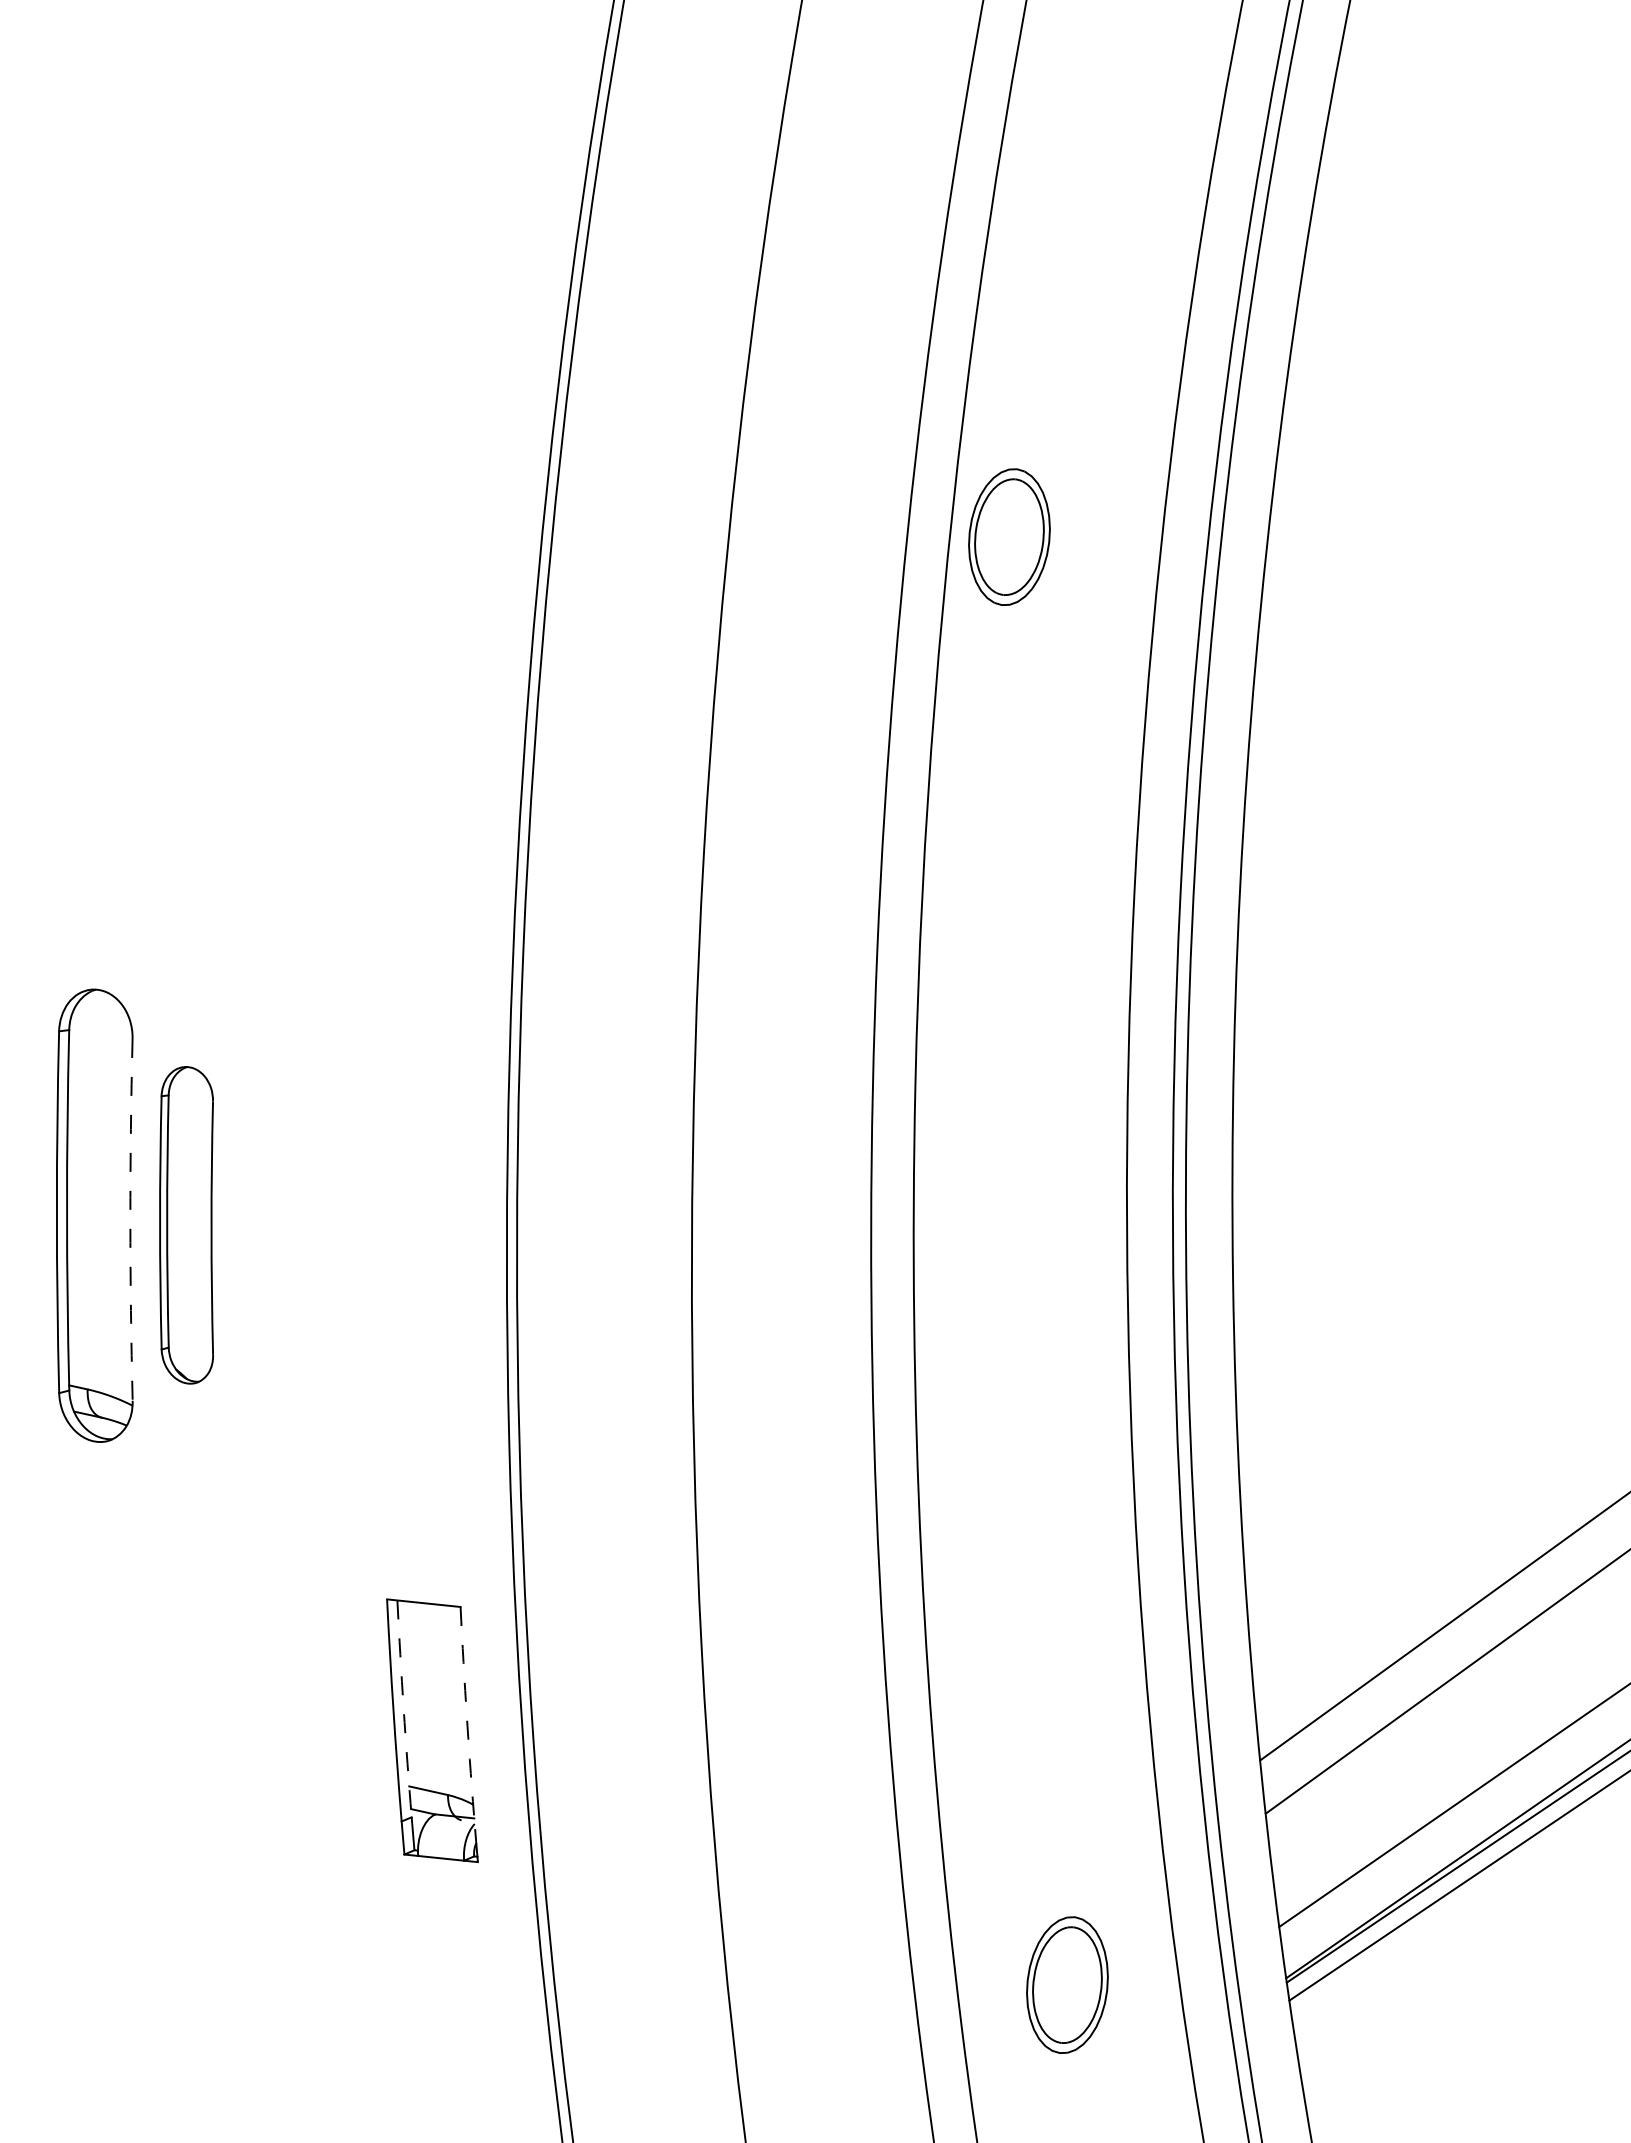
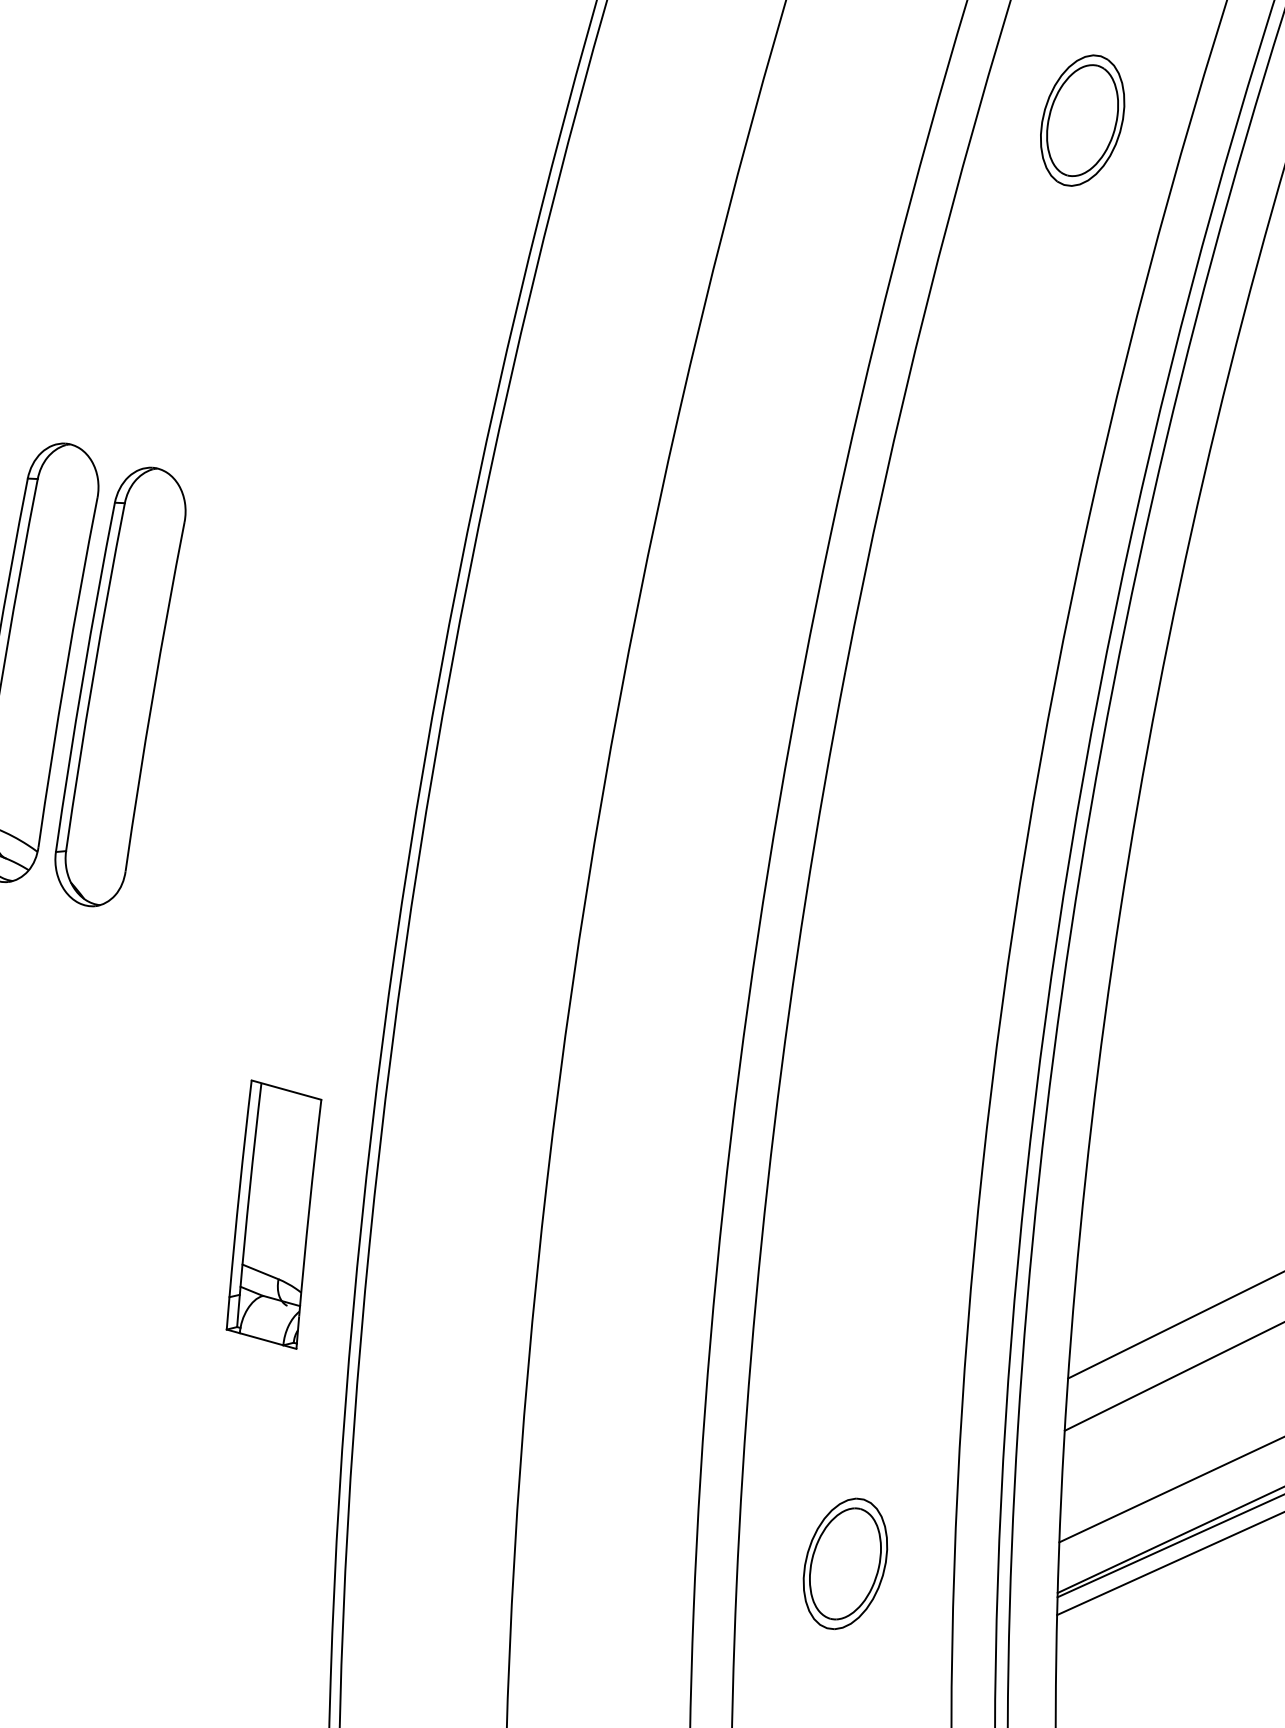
part: (1009, 536) -> (1082, 120), moved
arc: (130, 1219) -> (66, 671), dashed -> solid
part: (186, 1225) -> (119, 686), size x1.43
arc: (403, 1708) -> (249, 1188), dashed -> solid
arc: (466, 1718) -> (308, 1208), dashed -> solid

